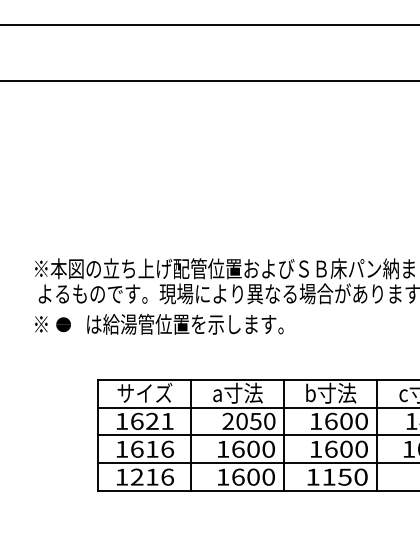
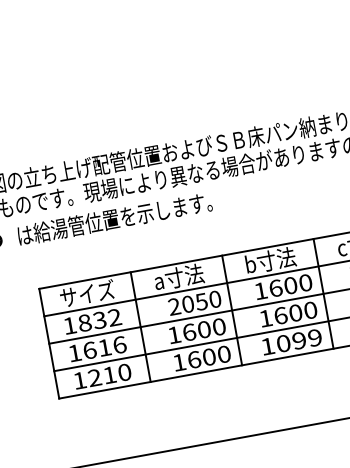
text: (152, 421) -> (99, 320), 1621 -> 1832
text: (167, 476) -> (124, 371), 1216 -> 1210
text: (344, 476) -> (298, 340), 1150 -> 1099

